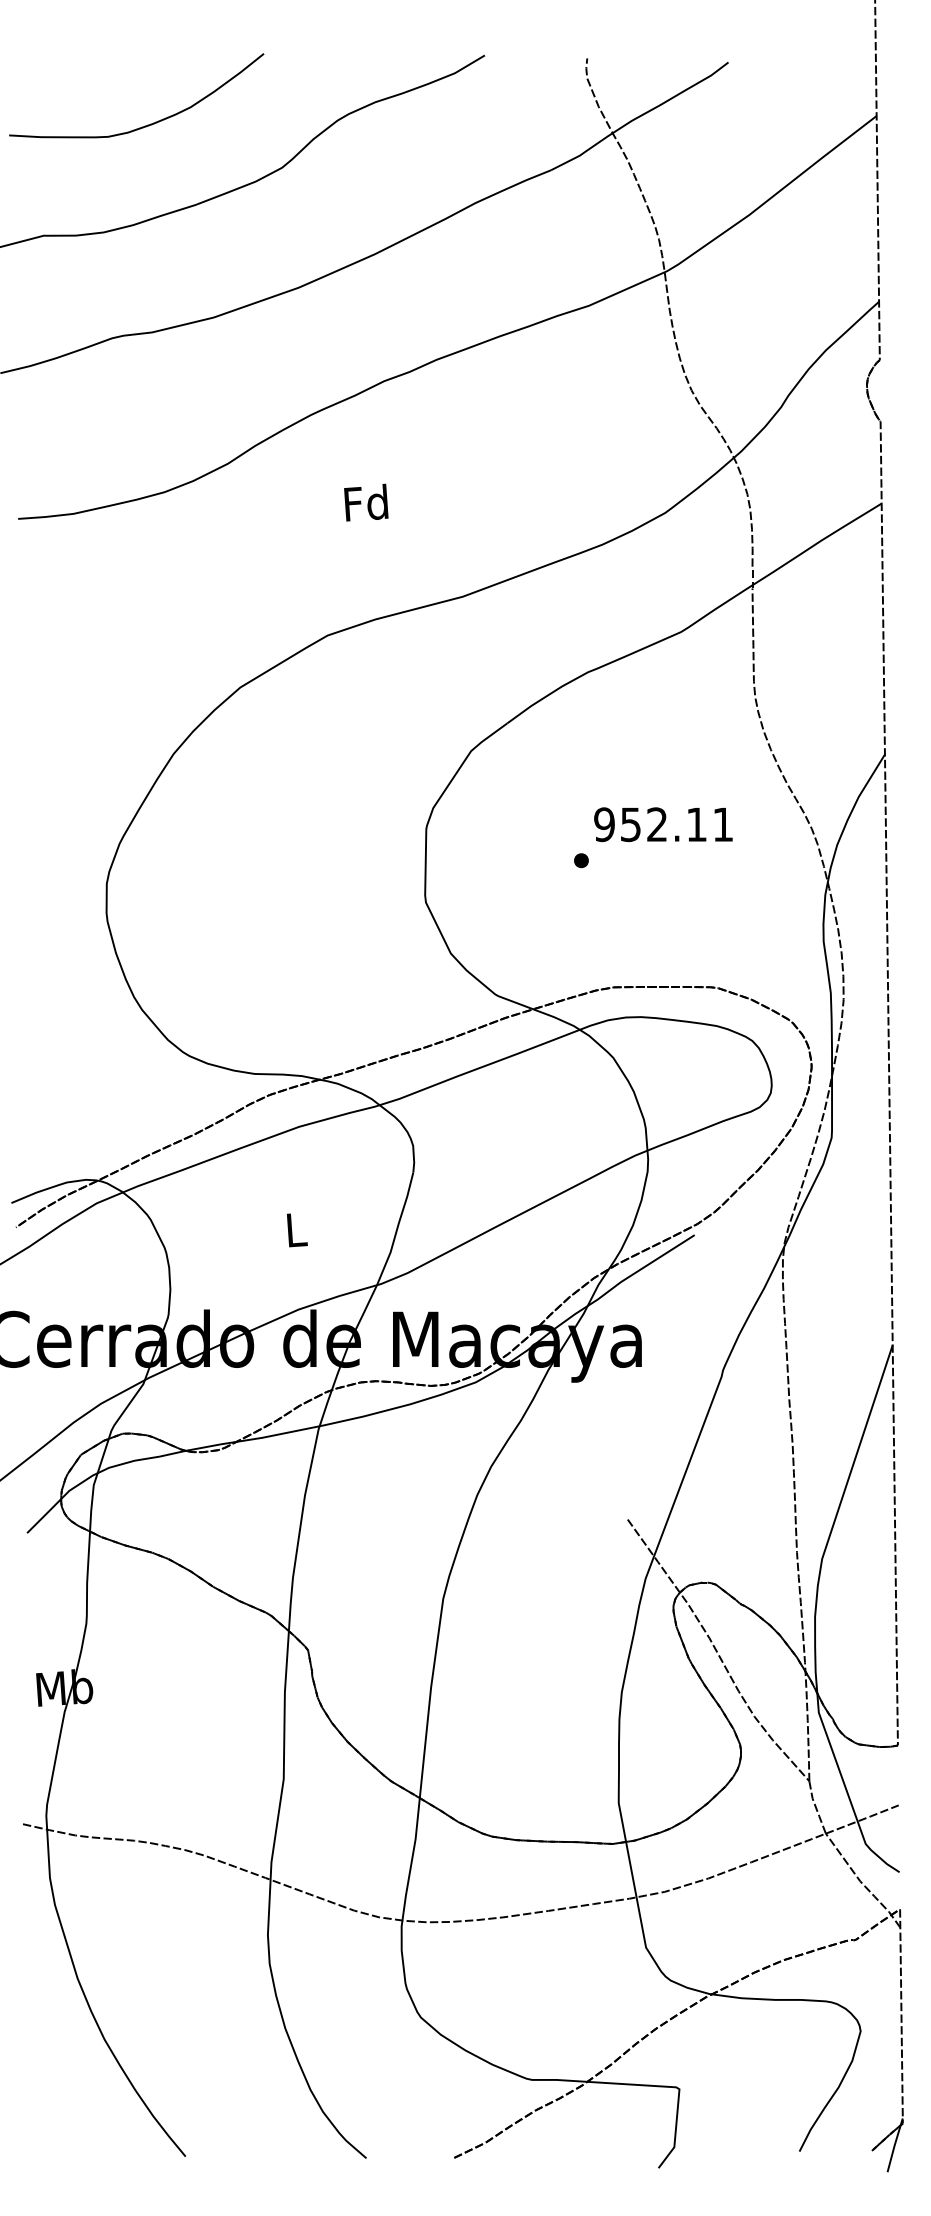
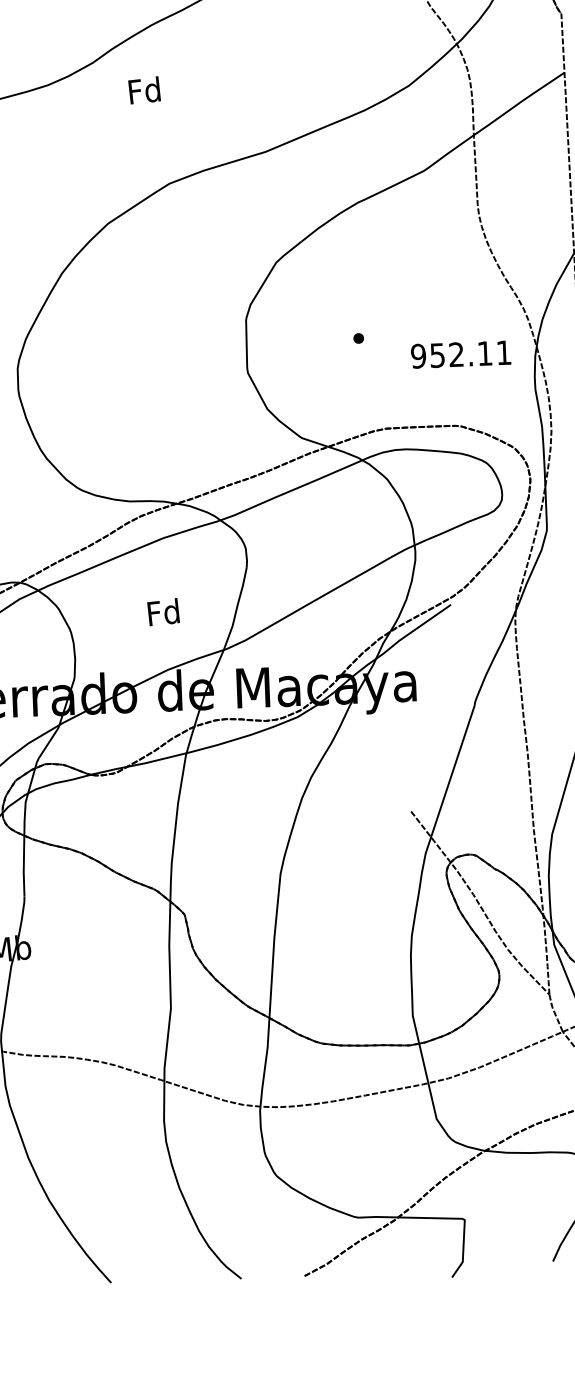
text: (366, 502) -> (144, 90), moved
text: (663, 824) -> (461, 354), moved
text: (295, 1229) -> (163, 612), L -> Fd

